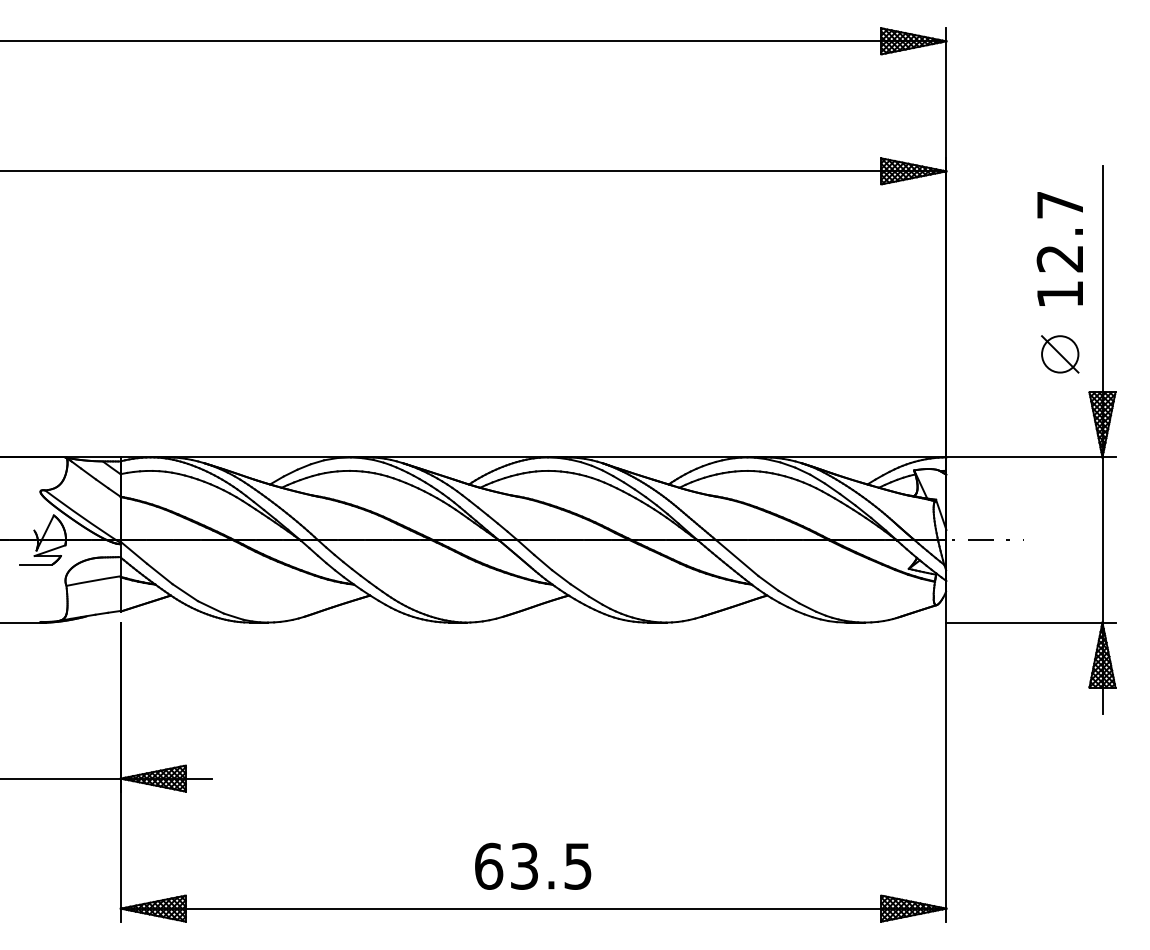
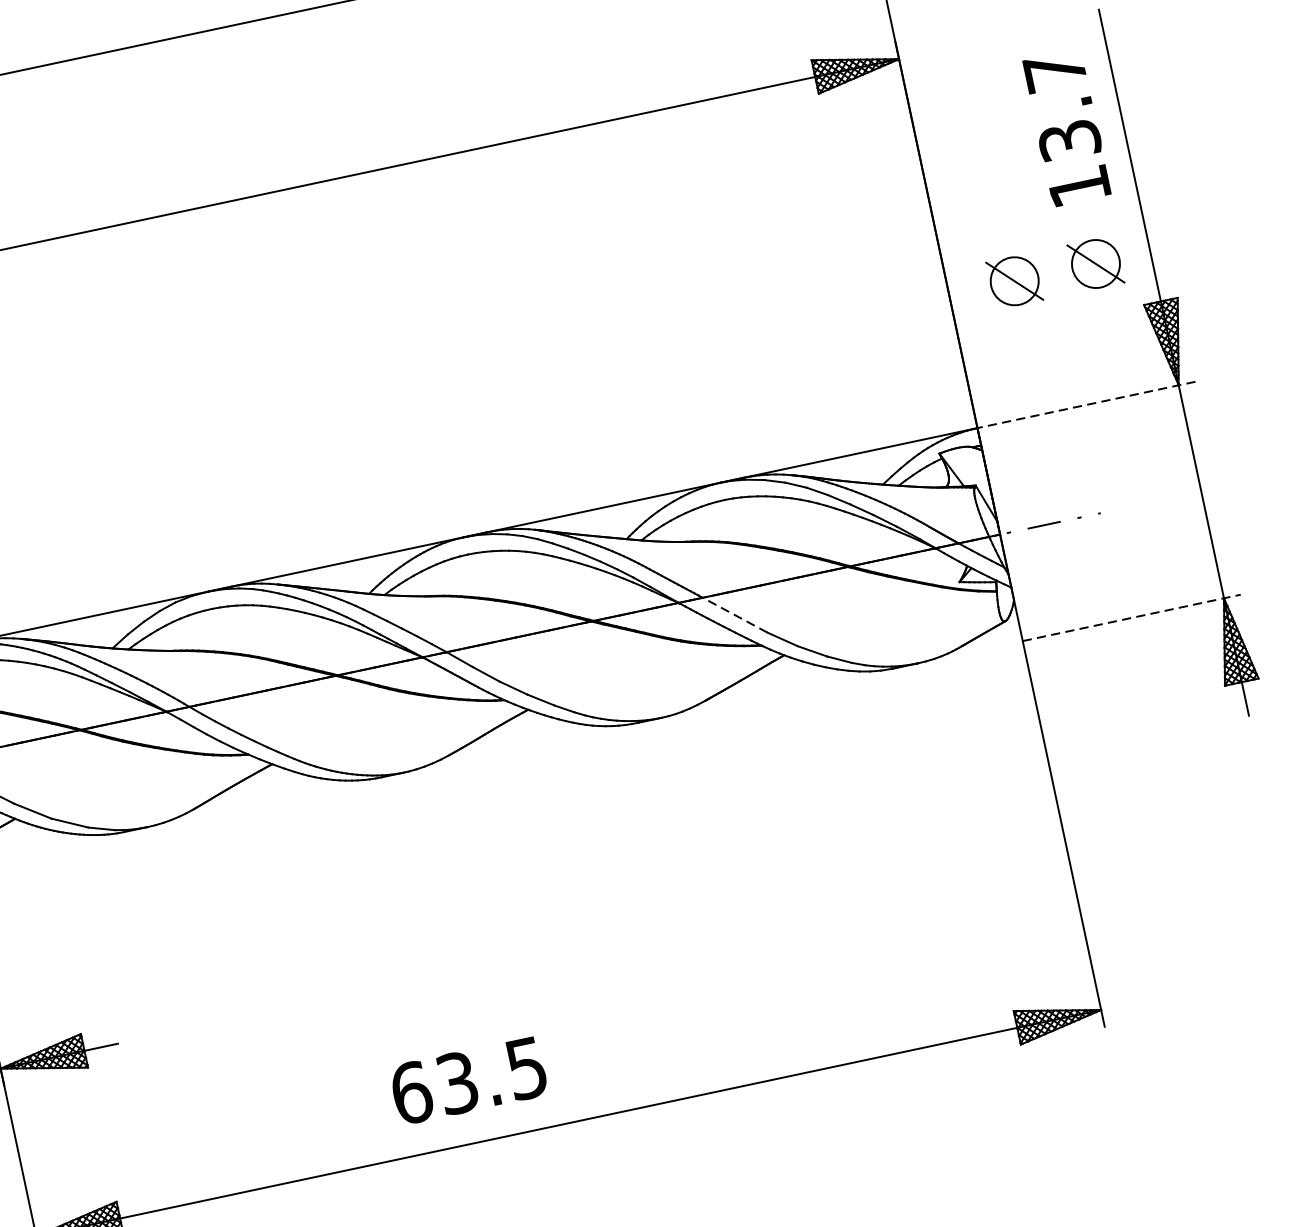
text: (1060, 258) -> (1070, 140), 12.7 -> 13.7
part: (997, 354) -> (1015, 281), added
line: (1030, 457) -> (1085, 405), solid -> dashed
line: (737, 558) -> (735, 615), solid -> dashed
line: (1030, 622) -> (1131, 617), solid -> dashed
text: (533, 865) -> (468, 1079), moved

